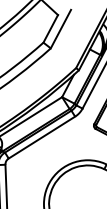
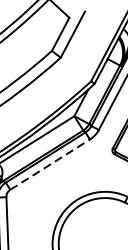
line: (42, 137) -> (50, 164), solid -> dashed

